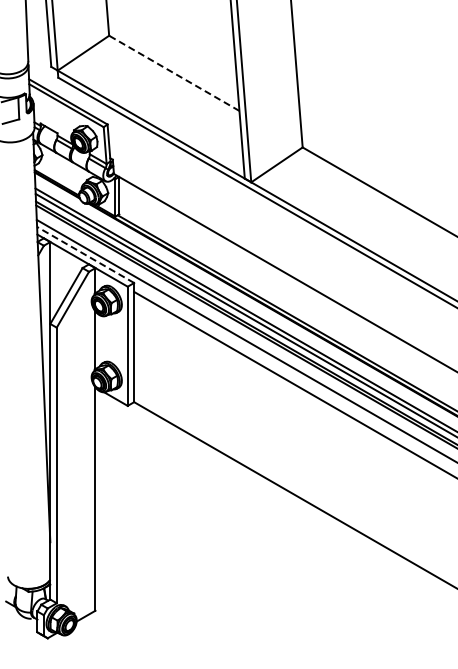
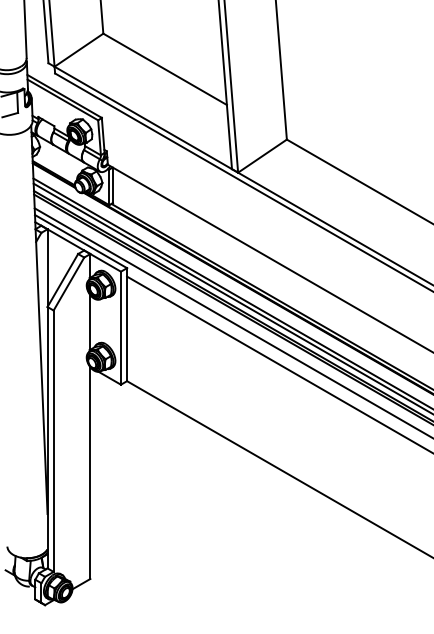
line: (173, 73) -> (164, 69), dashed -> solid
line: (85, 254) -> (80, 241), dashed -> solid

